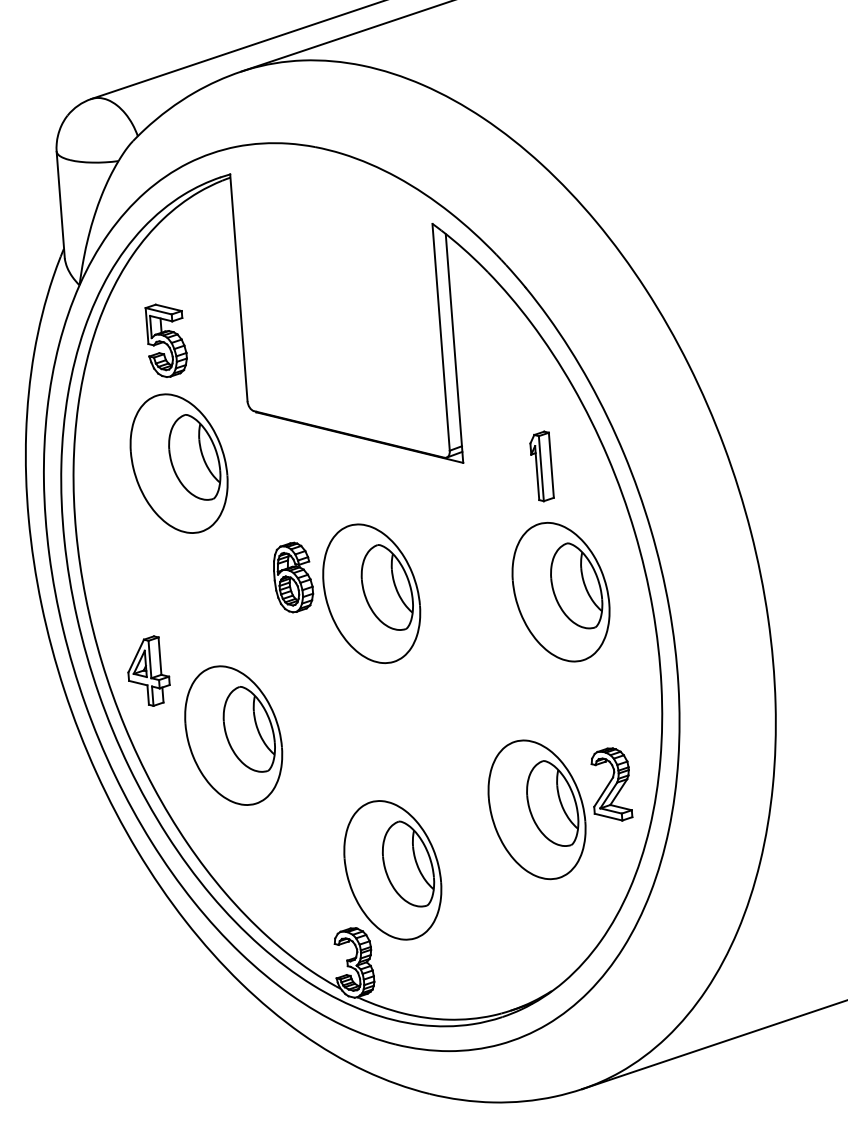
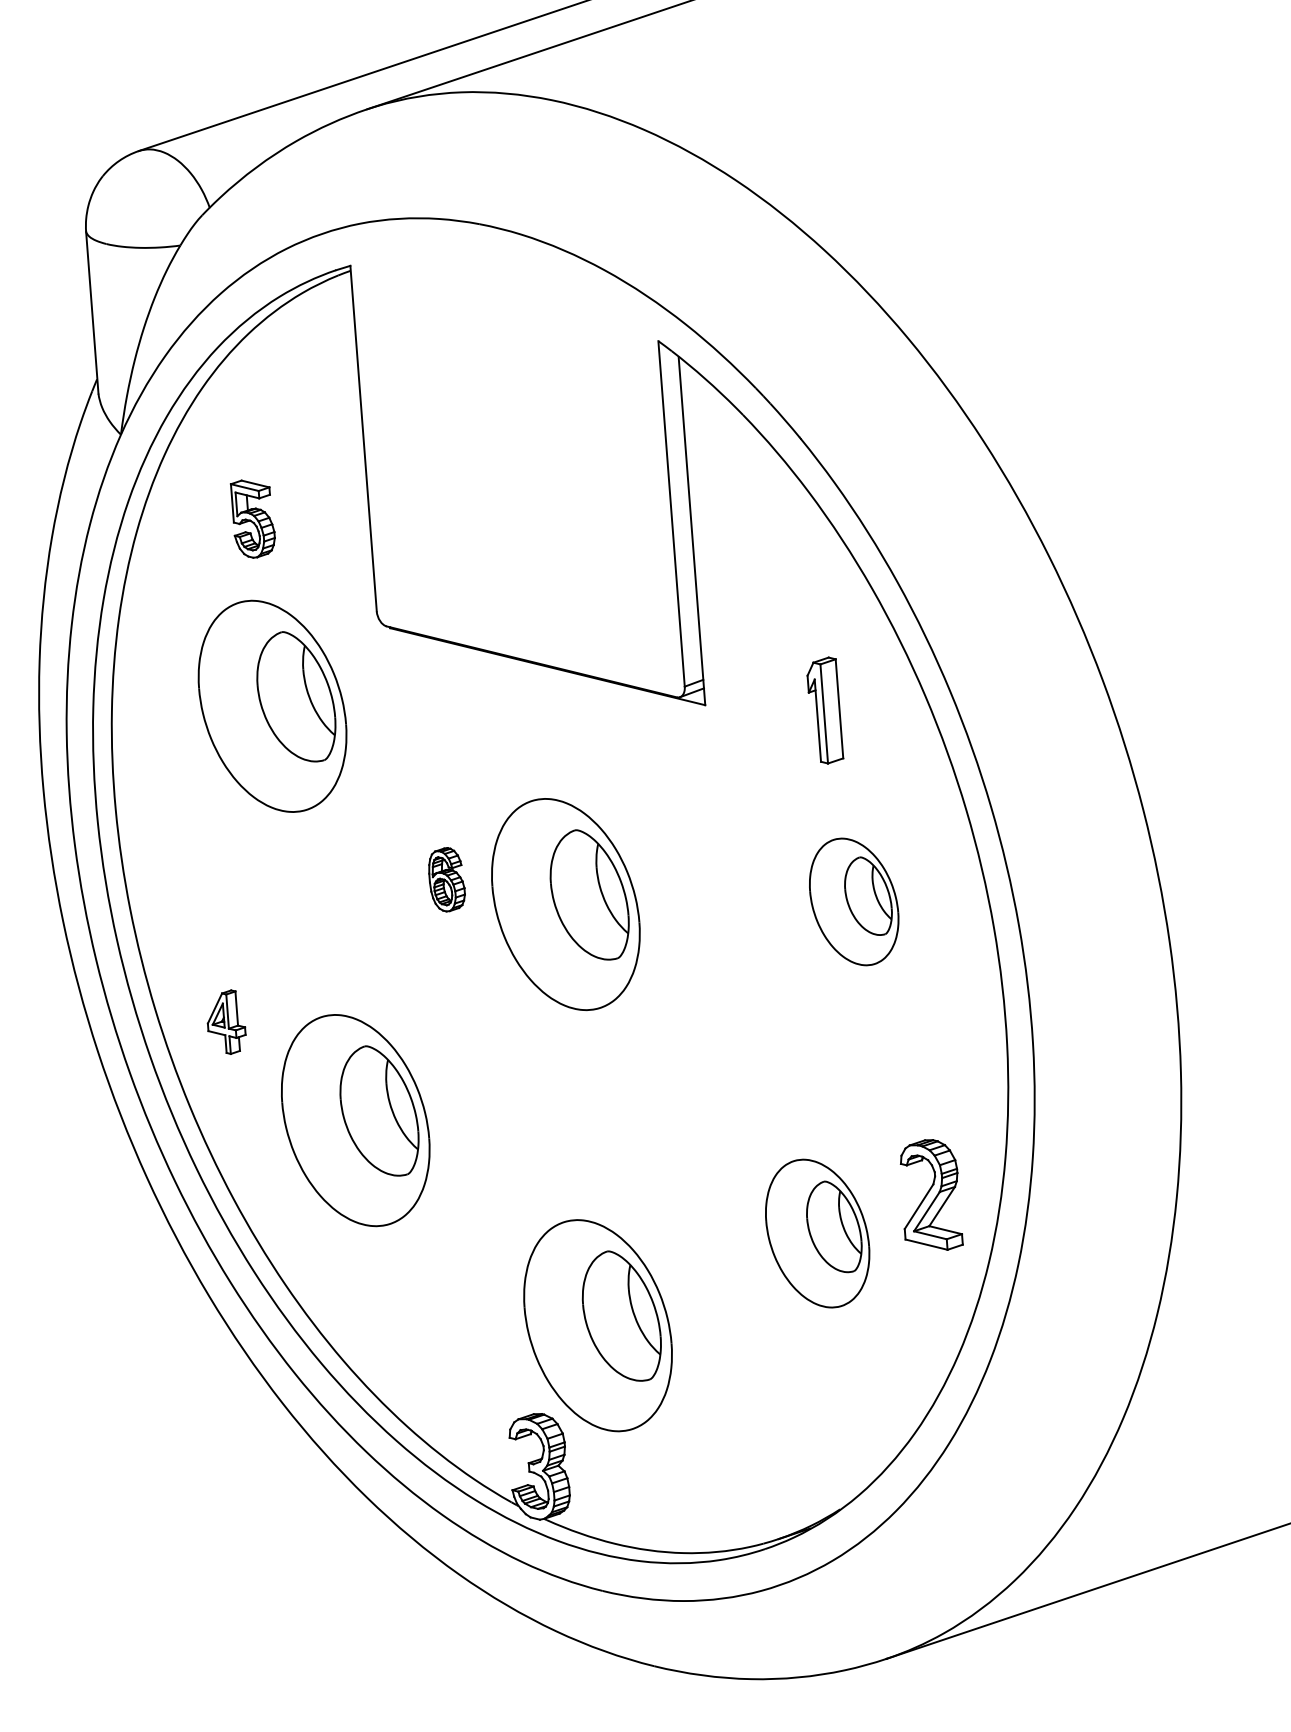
part: (165, 340) -> (251, 518), size x0.7
part: (293, 577) -> (446, 879), size x0.6
part: (560, 591) -> (853, 901), size x0.6
part: (148, 670) -> (225, 1021), size x0.6
part: (536, 809) -> (816, 1233), size x0.7

